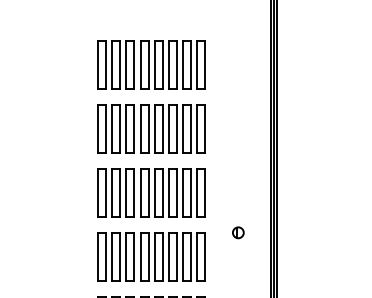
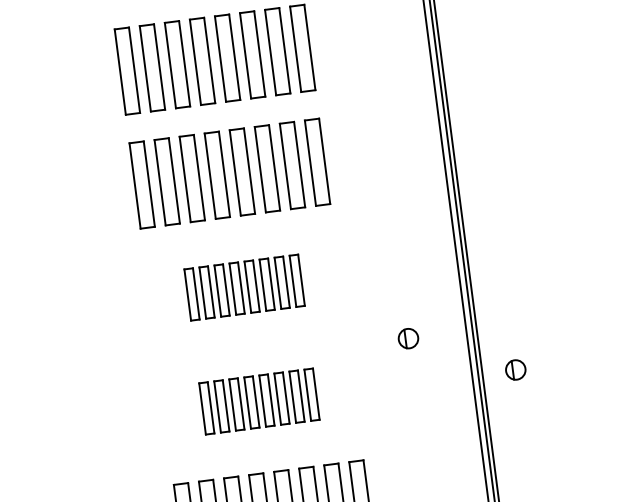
part: (151, 192) -> (244, 286), size x0.6
part: (151, 256) -> (259, 400), size x0.6
part: (295, 257) -> (515, 369), added

